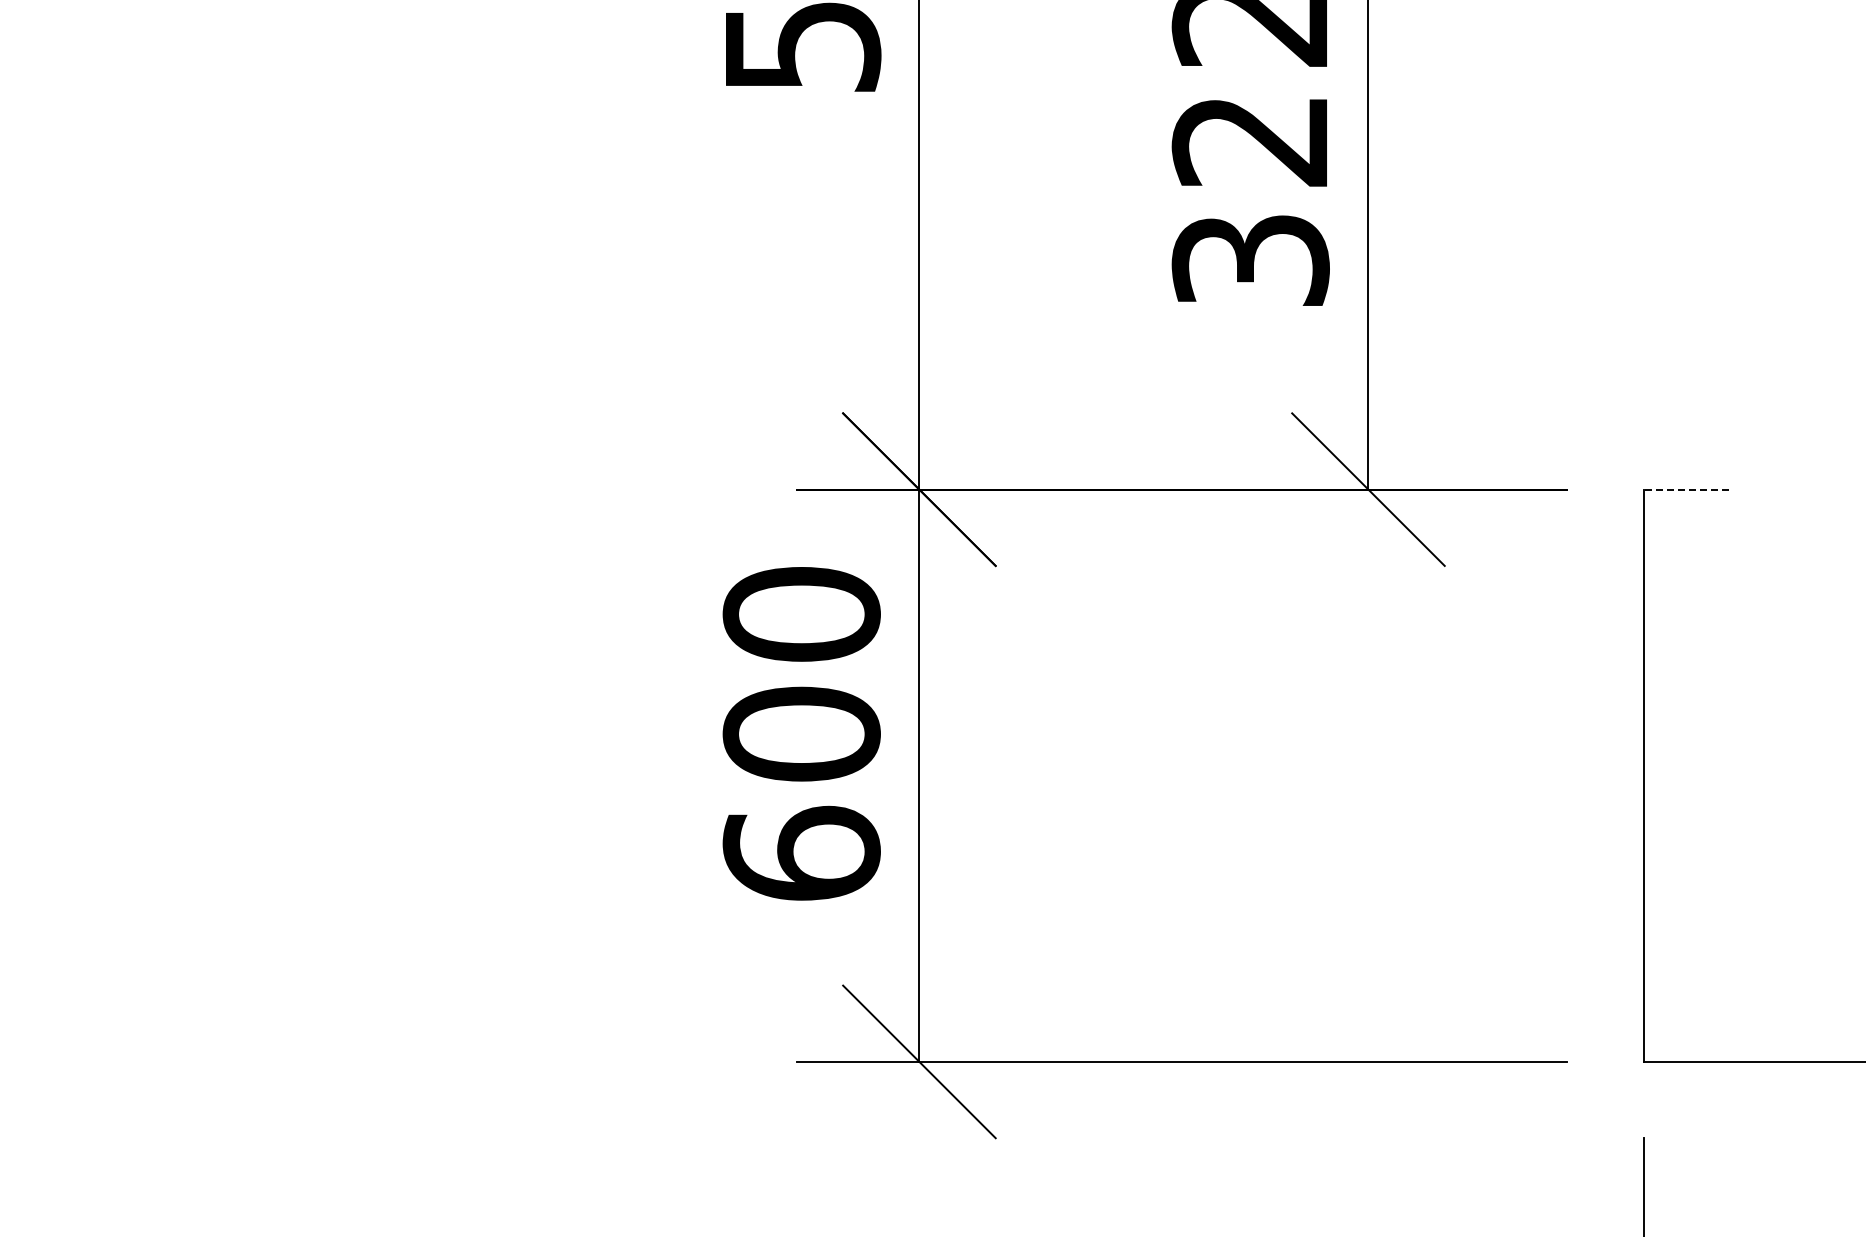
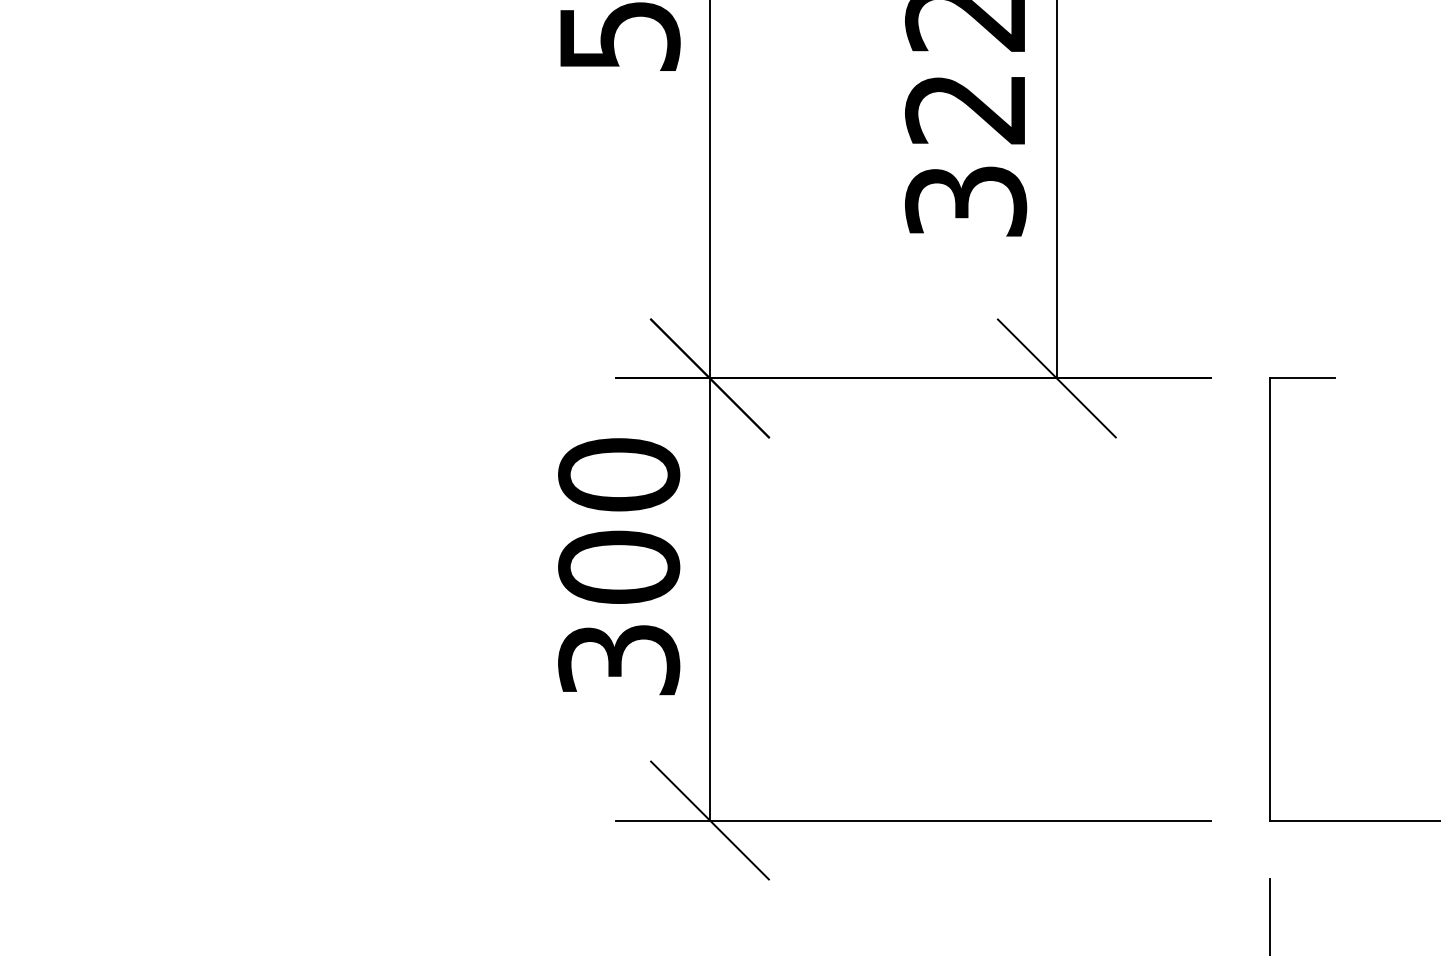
line: (1685, 489) -> (1301, 378), dashed -> solid
text: (801, 852) -> (618, 658), 600 -> 300

